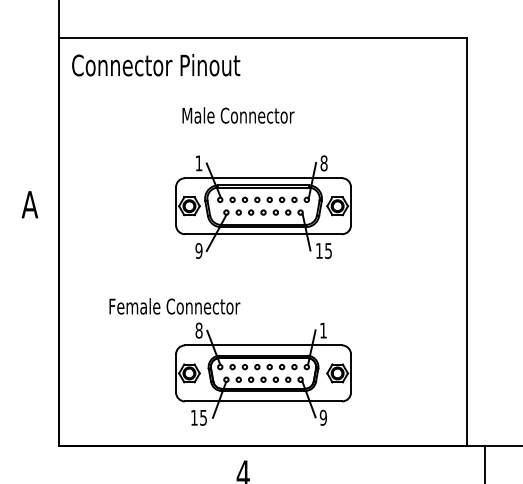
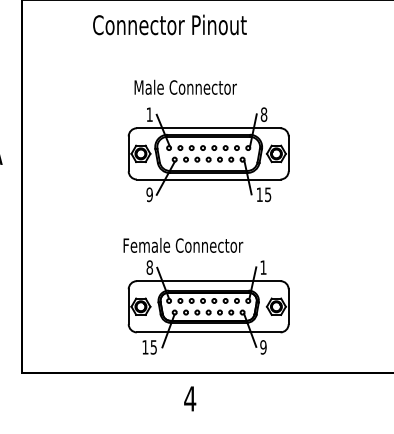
text: (156, 65) -> (170, 25), moved
text: (238, 115) -> (185, 87), moved
text: (174, 306) -> (183, 245), moved

